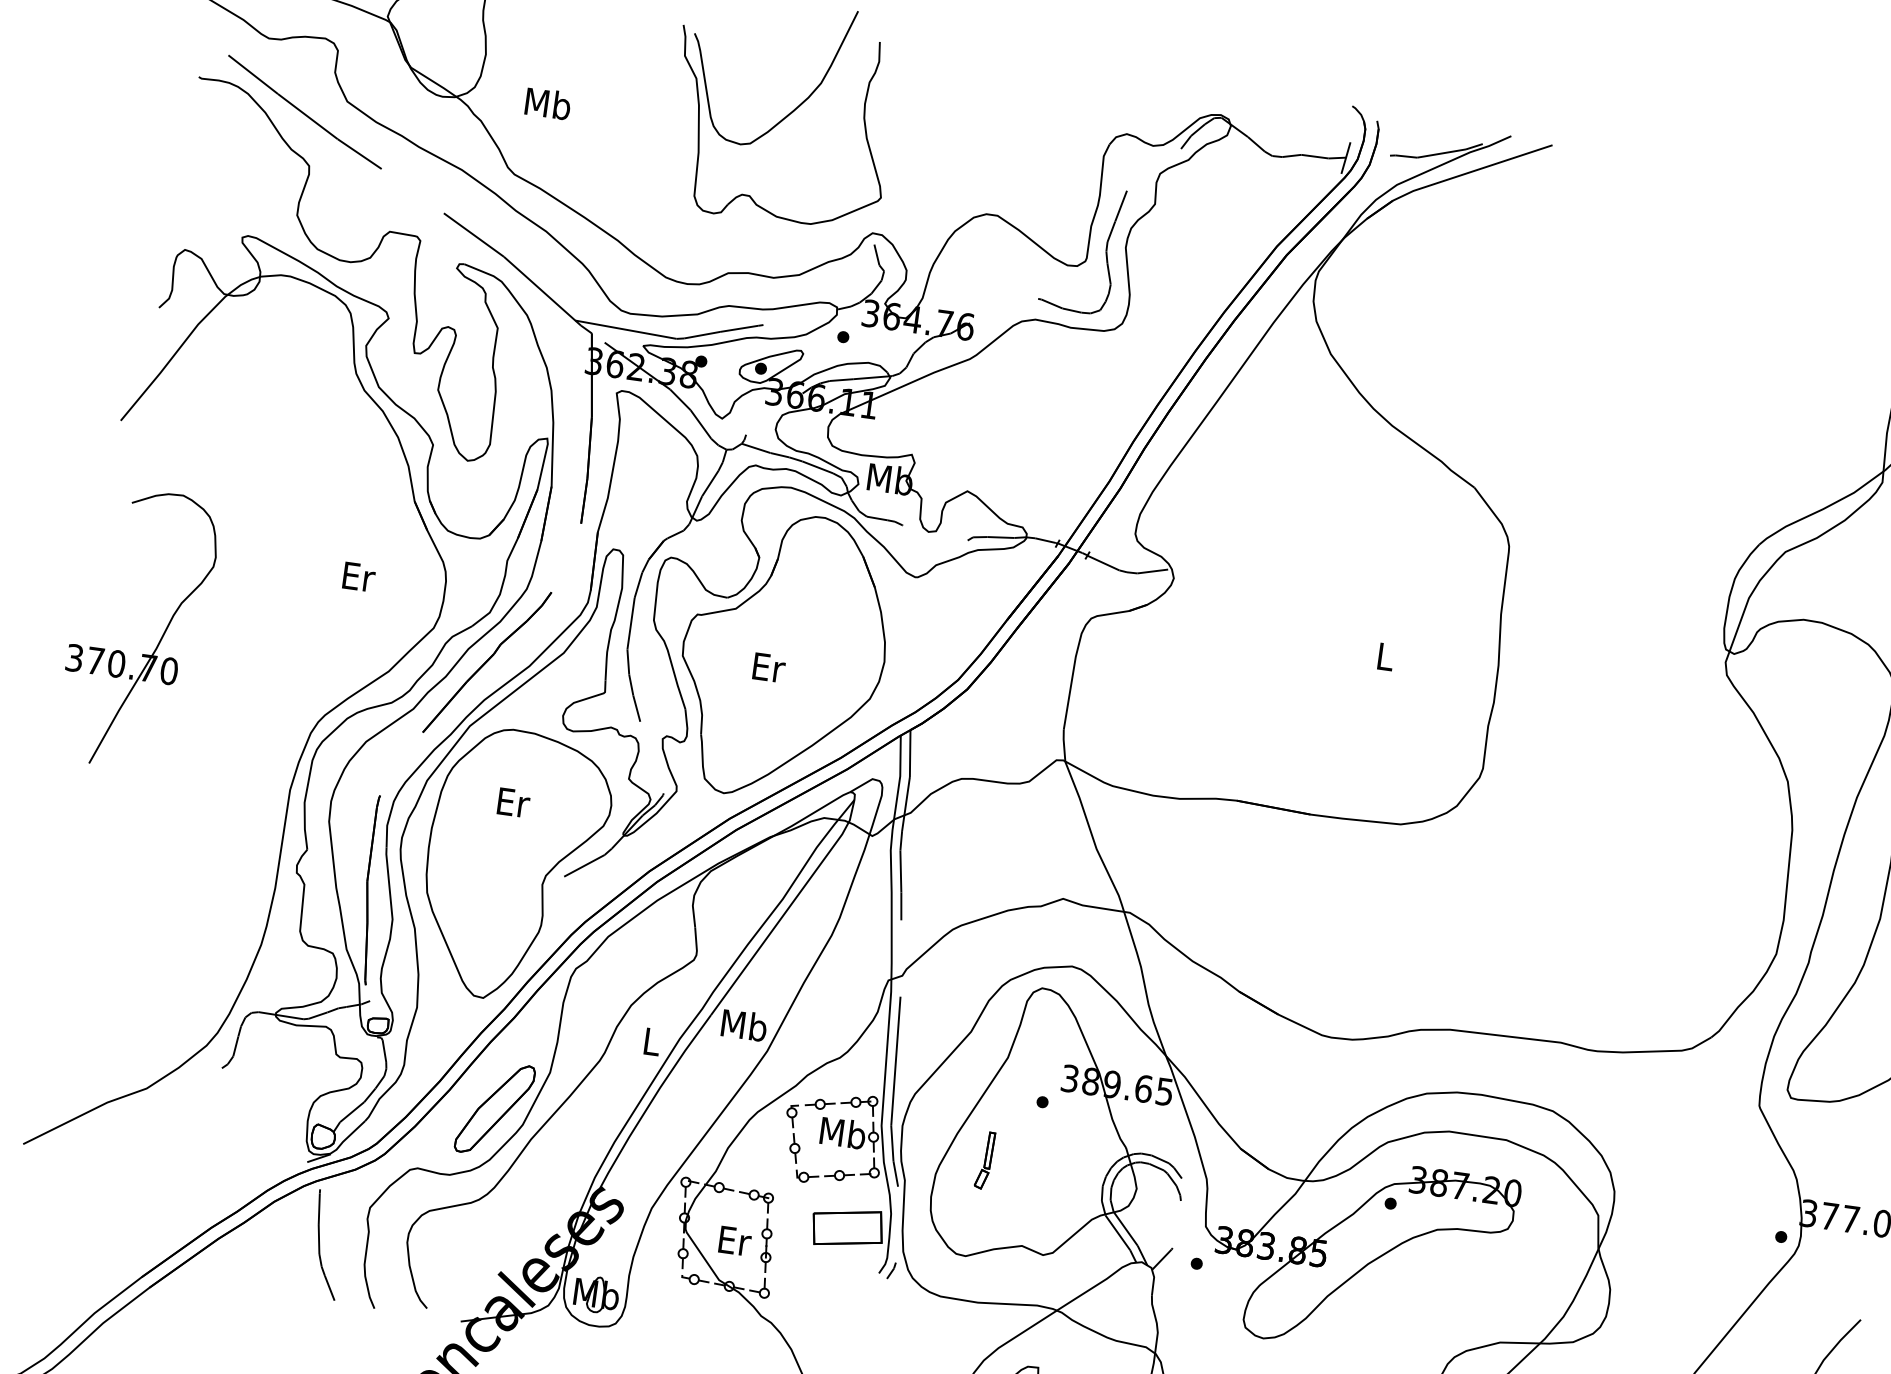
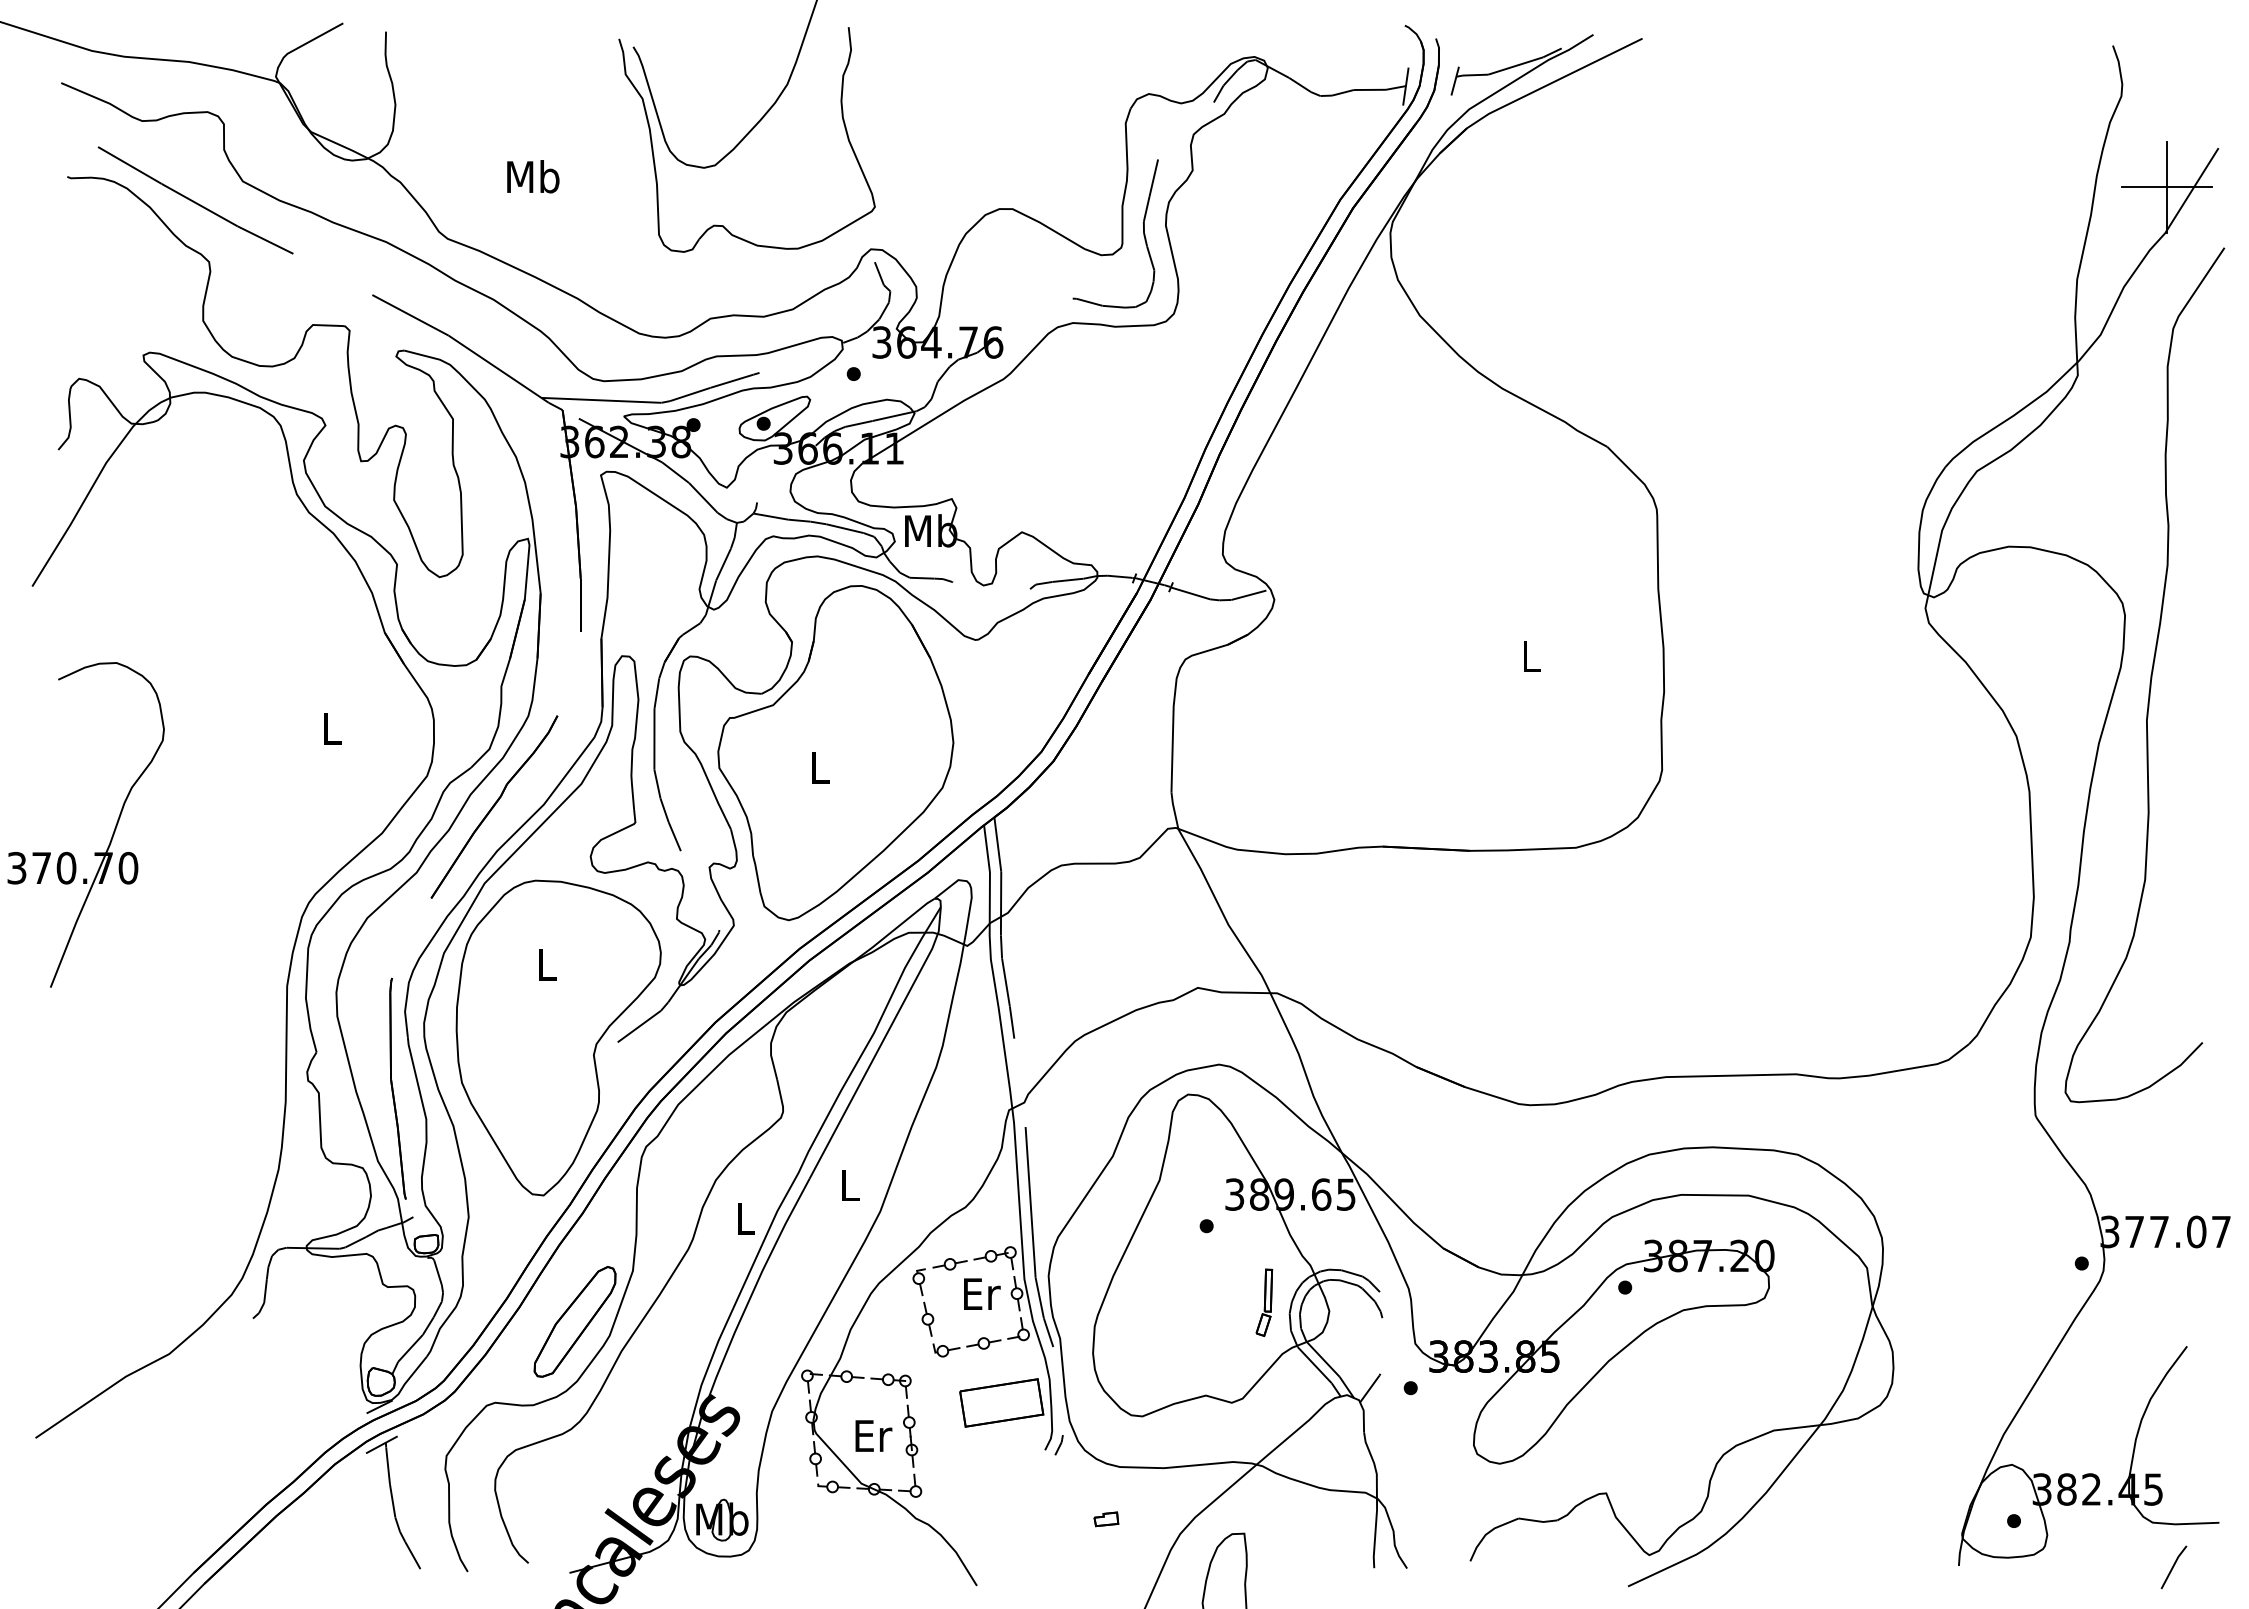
text: (548, 103) -> (533, 176), moved
line: (1388, 158) -> (1455, 80), added
text: (358, 576) -> (332, 728), Er -> L
text: (769, 667) -> (821, 767), Er -> L
text: (513, 802) -> (547, 964), Er -> L
text: (744, 1024) -> (849, 1184), Mb -> L
text: (843, 1132) -> (981, 1293), Mb -> Er
part: (985, 1160) -> (1264, 1302), moved
line: (316, 1190) -> (381, 1444), added
part: (922, 1339) -> (1106, 1519), added

